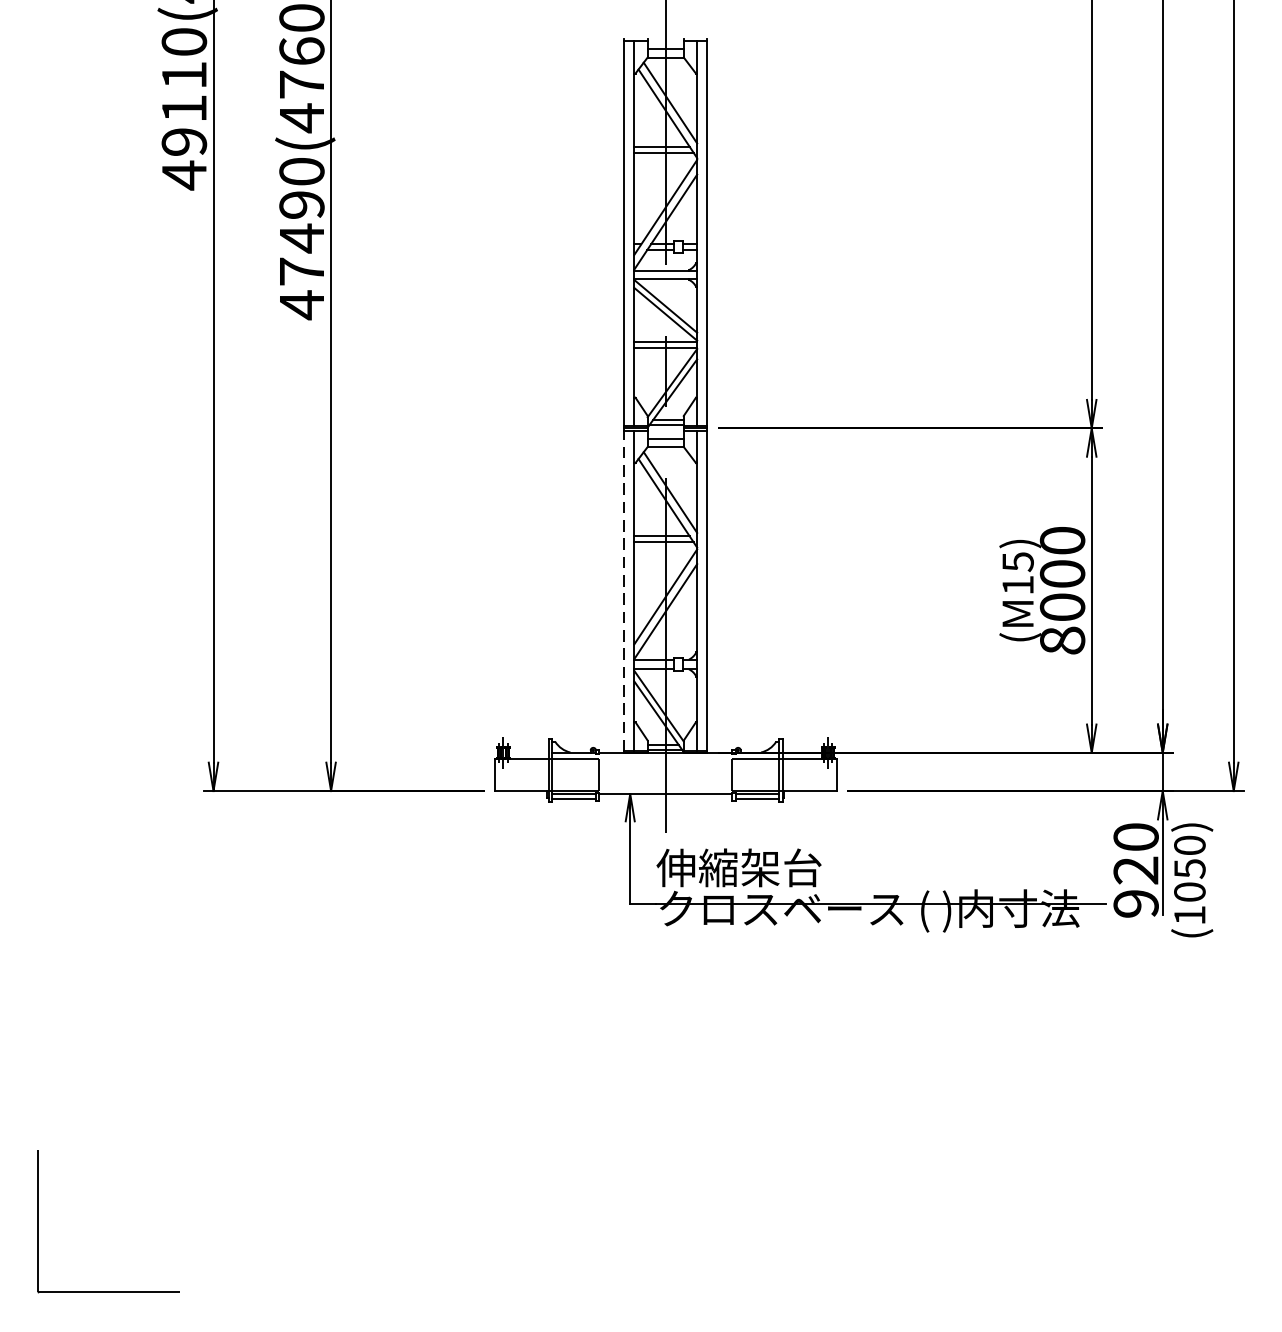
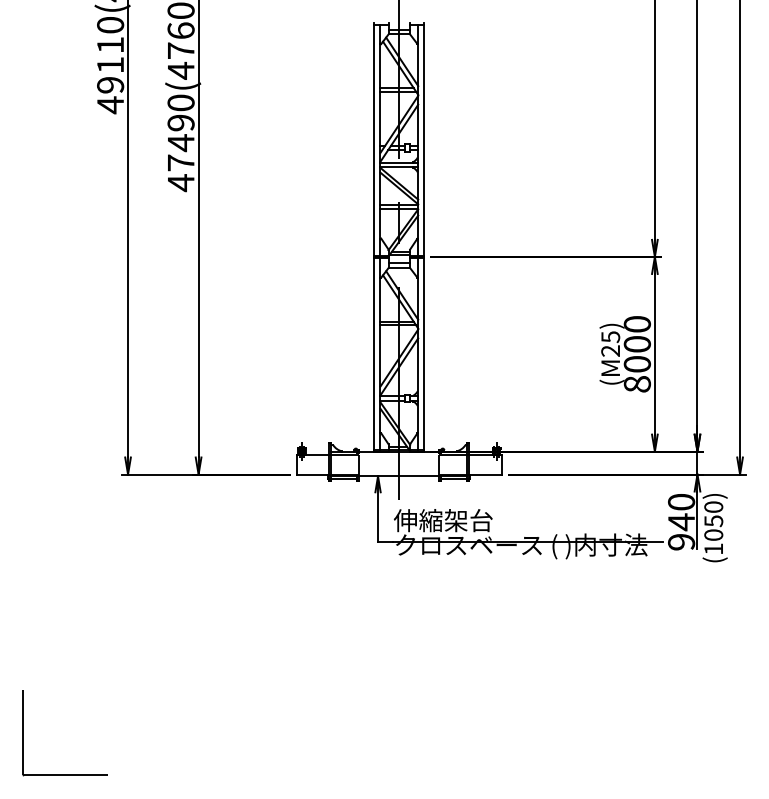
text: (1017, 584) -> (610, 350), (M15) -> (M25)
line: (624, 590) -> (374, 354), dashed -> solid
text: (1136, 871) -> (681, 522), 920 -> 940

